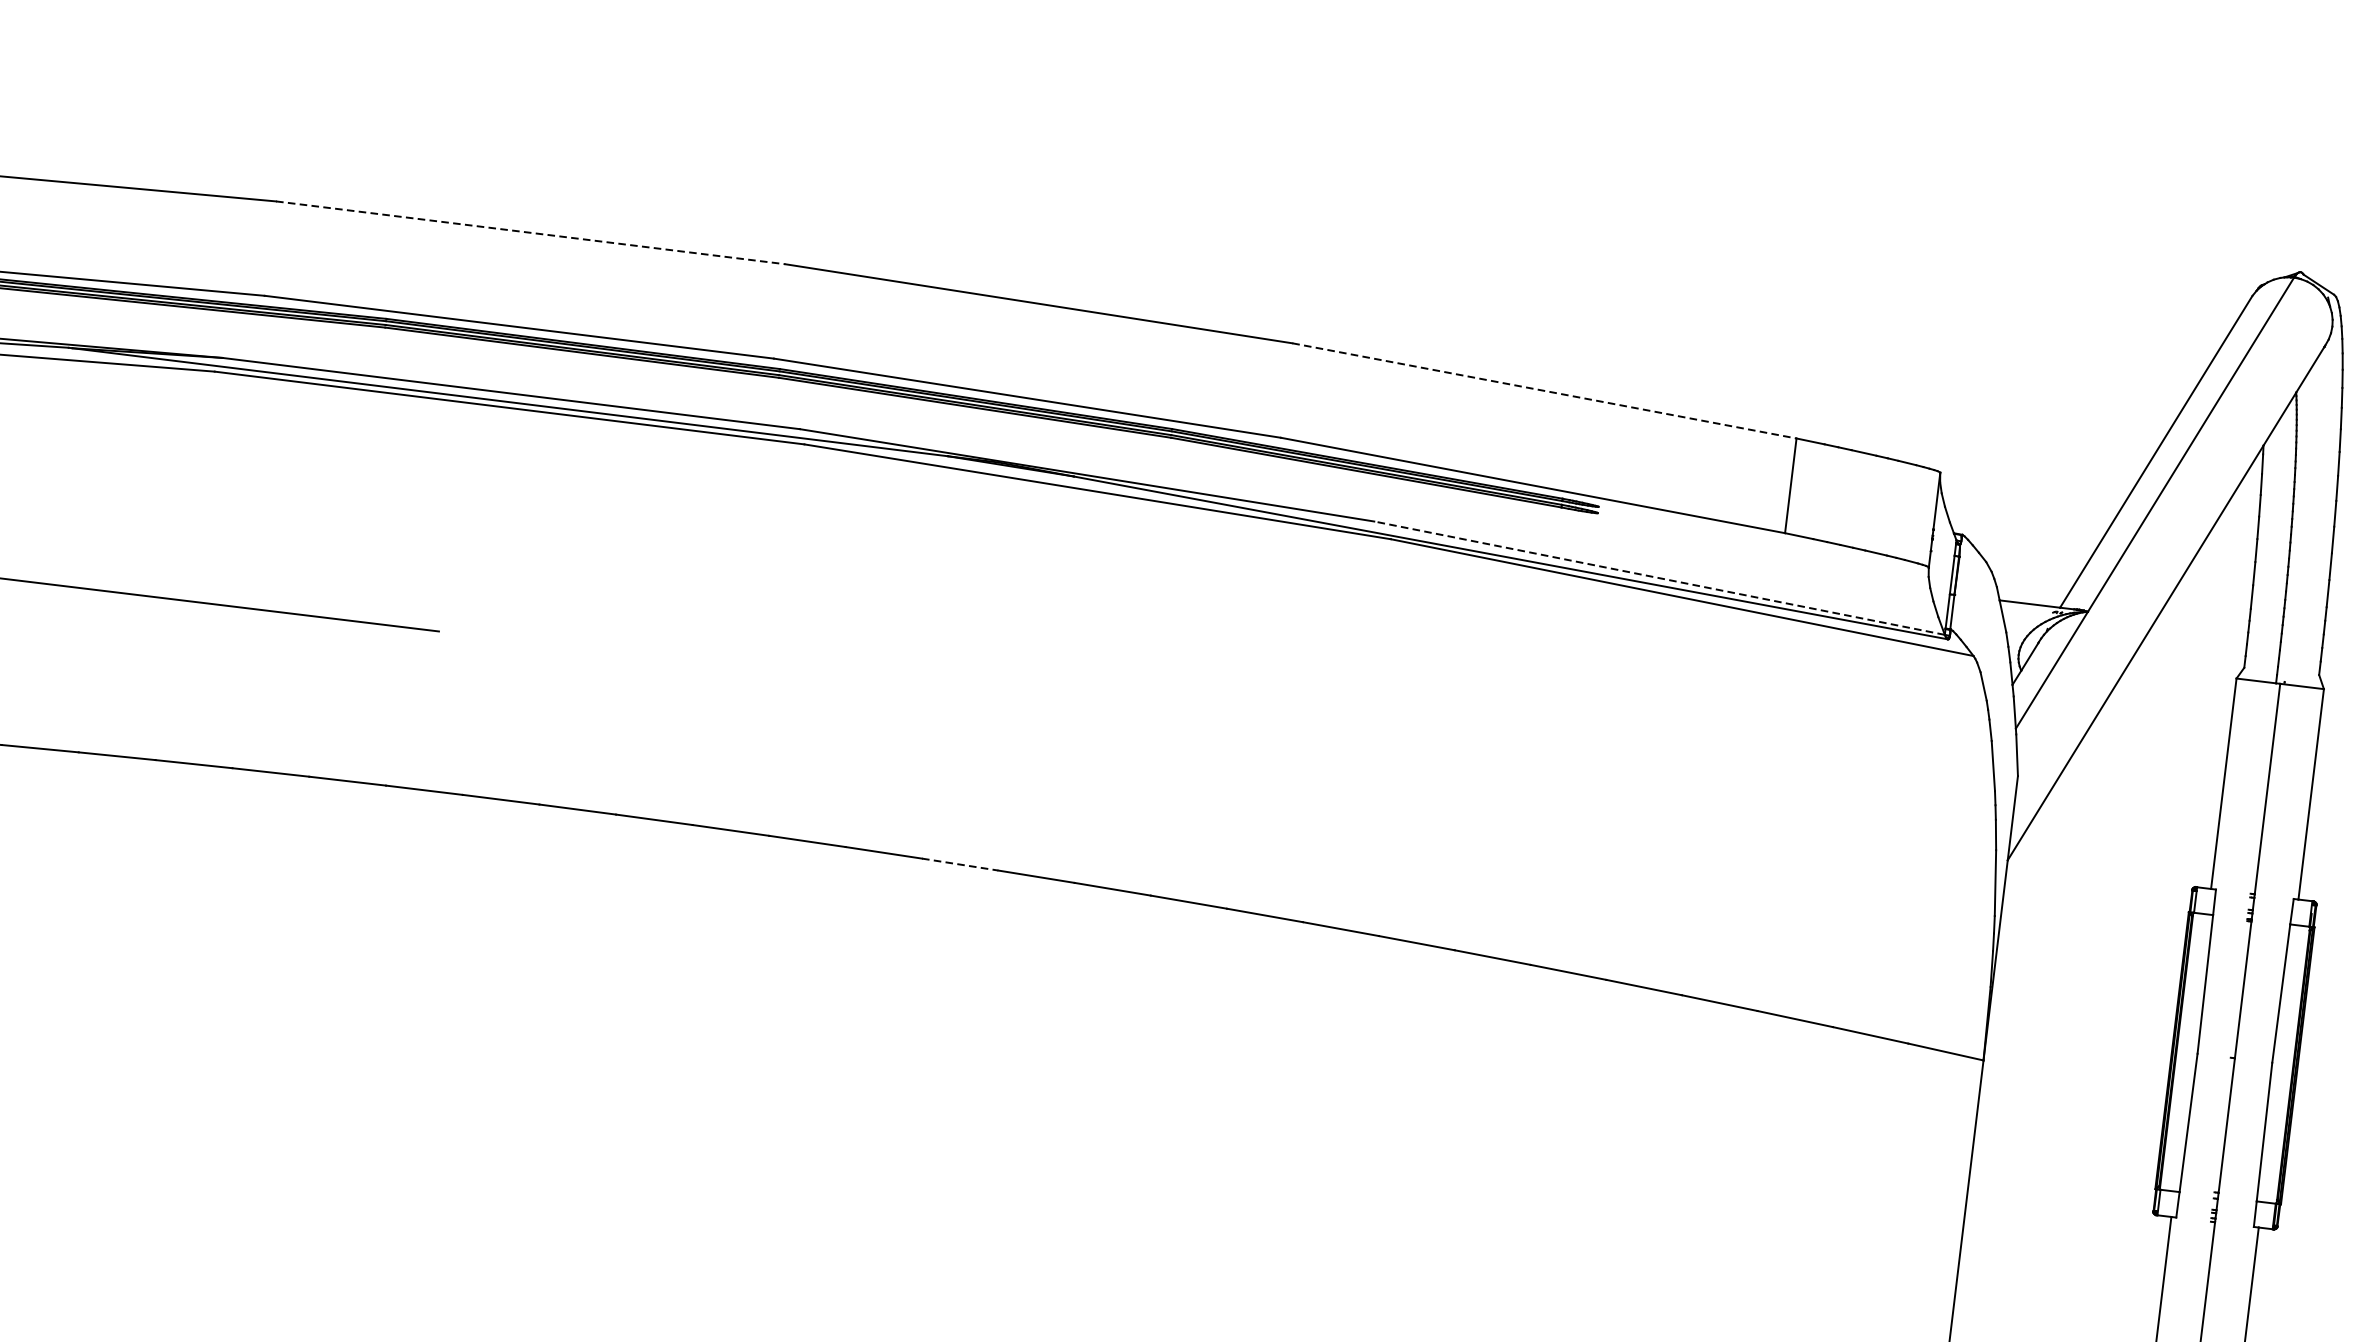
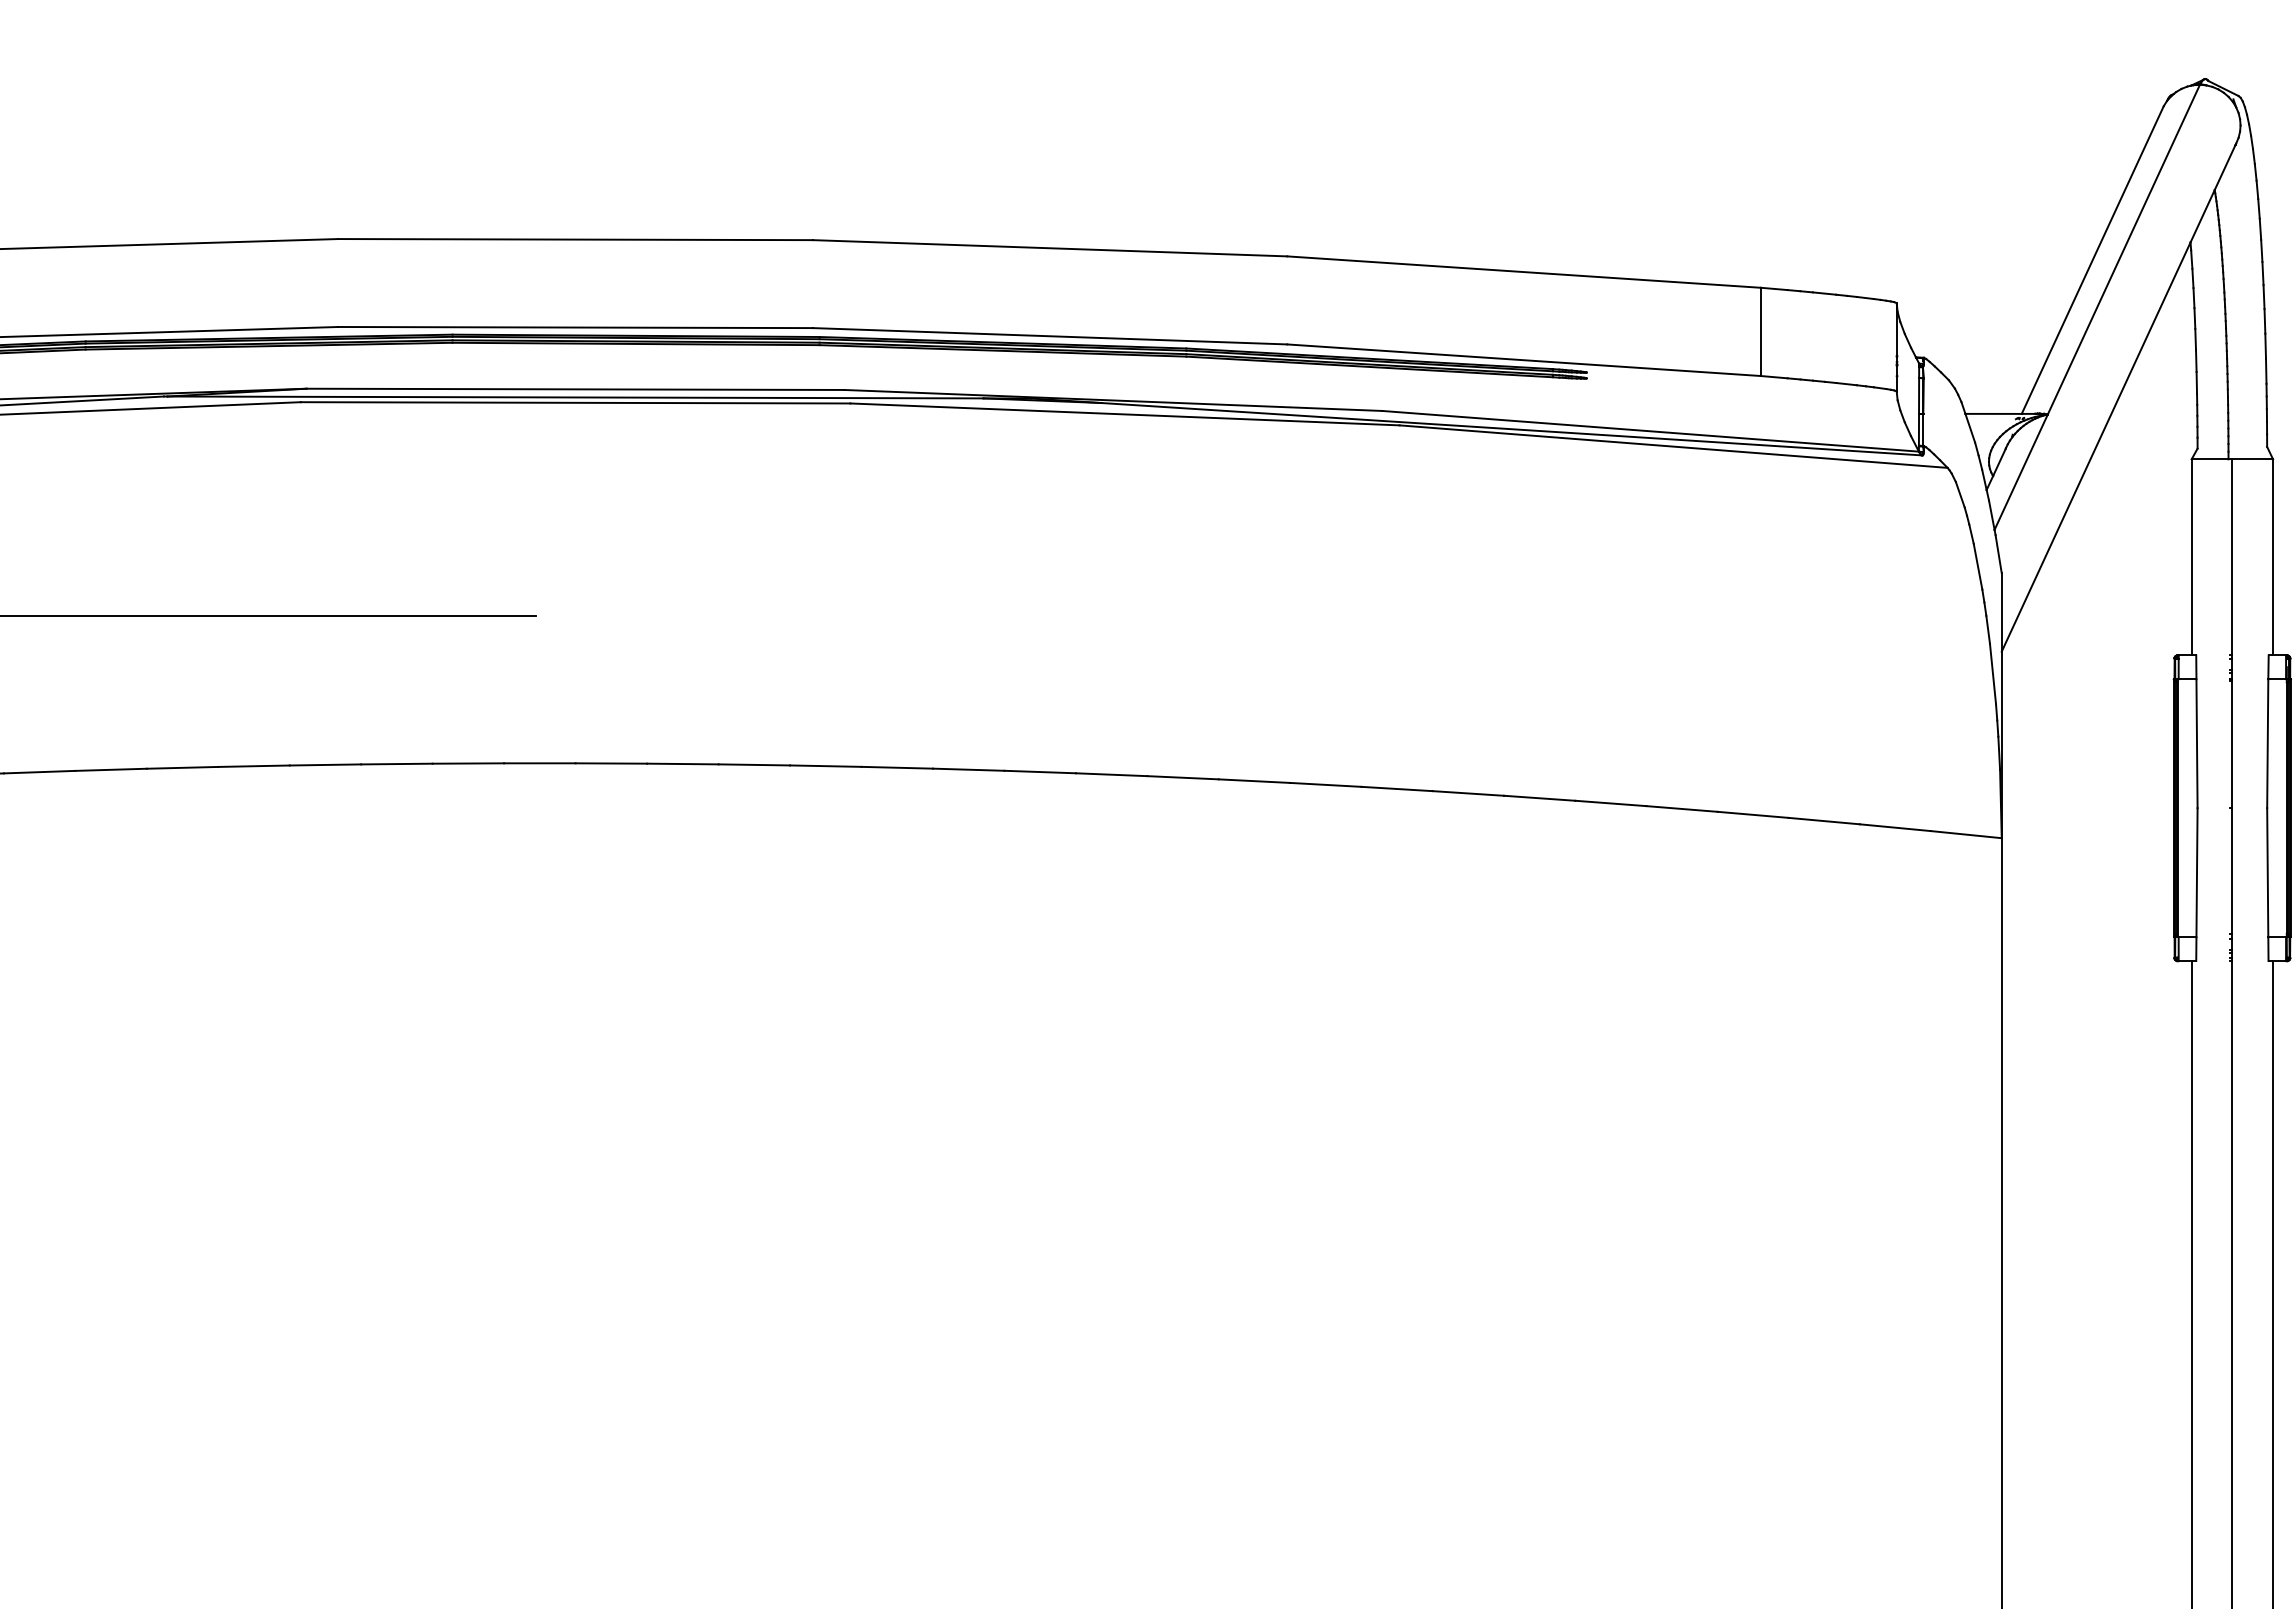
line: (531, 232) -> (576, 239), dashed -> solid
line: (1544, 391) -> (1524, 272), dashed -> solid
line: (1659, 578) -> (1650, 431), dashed -> solid
line: (960, 865) -> (1040, 772), dashed -> solid

